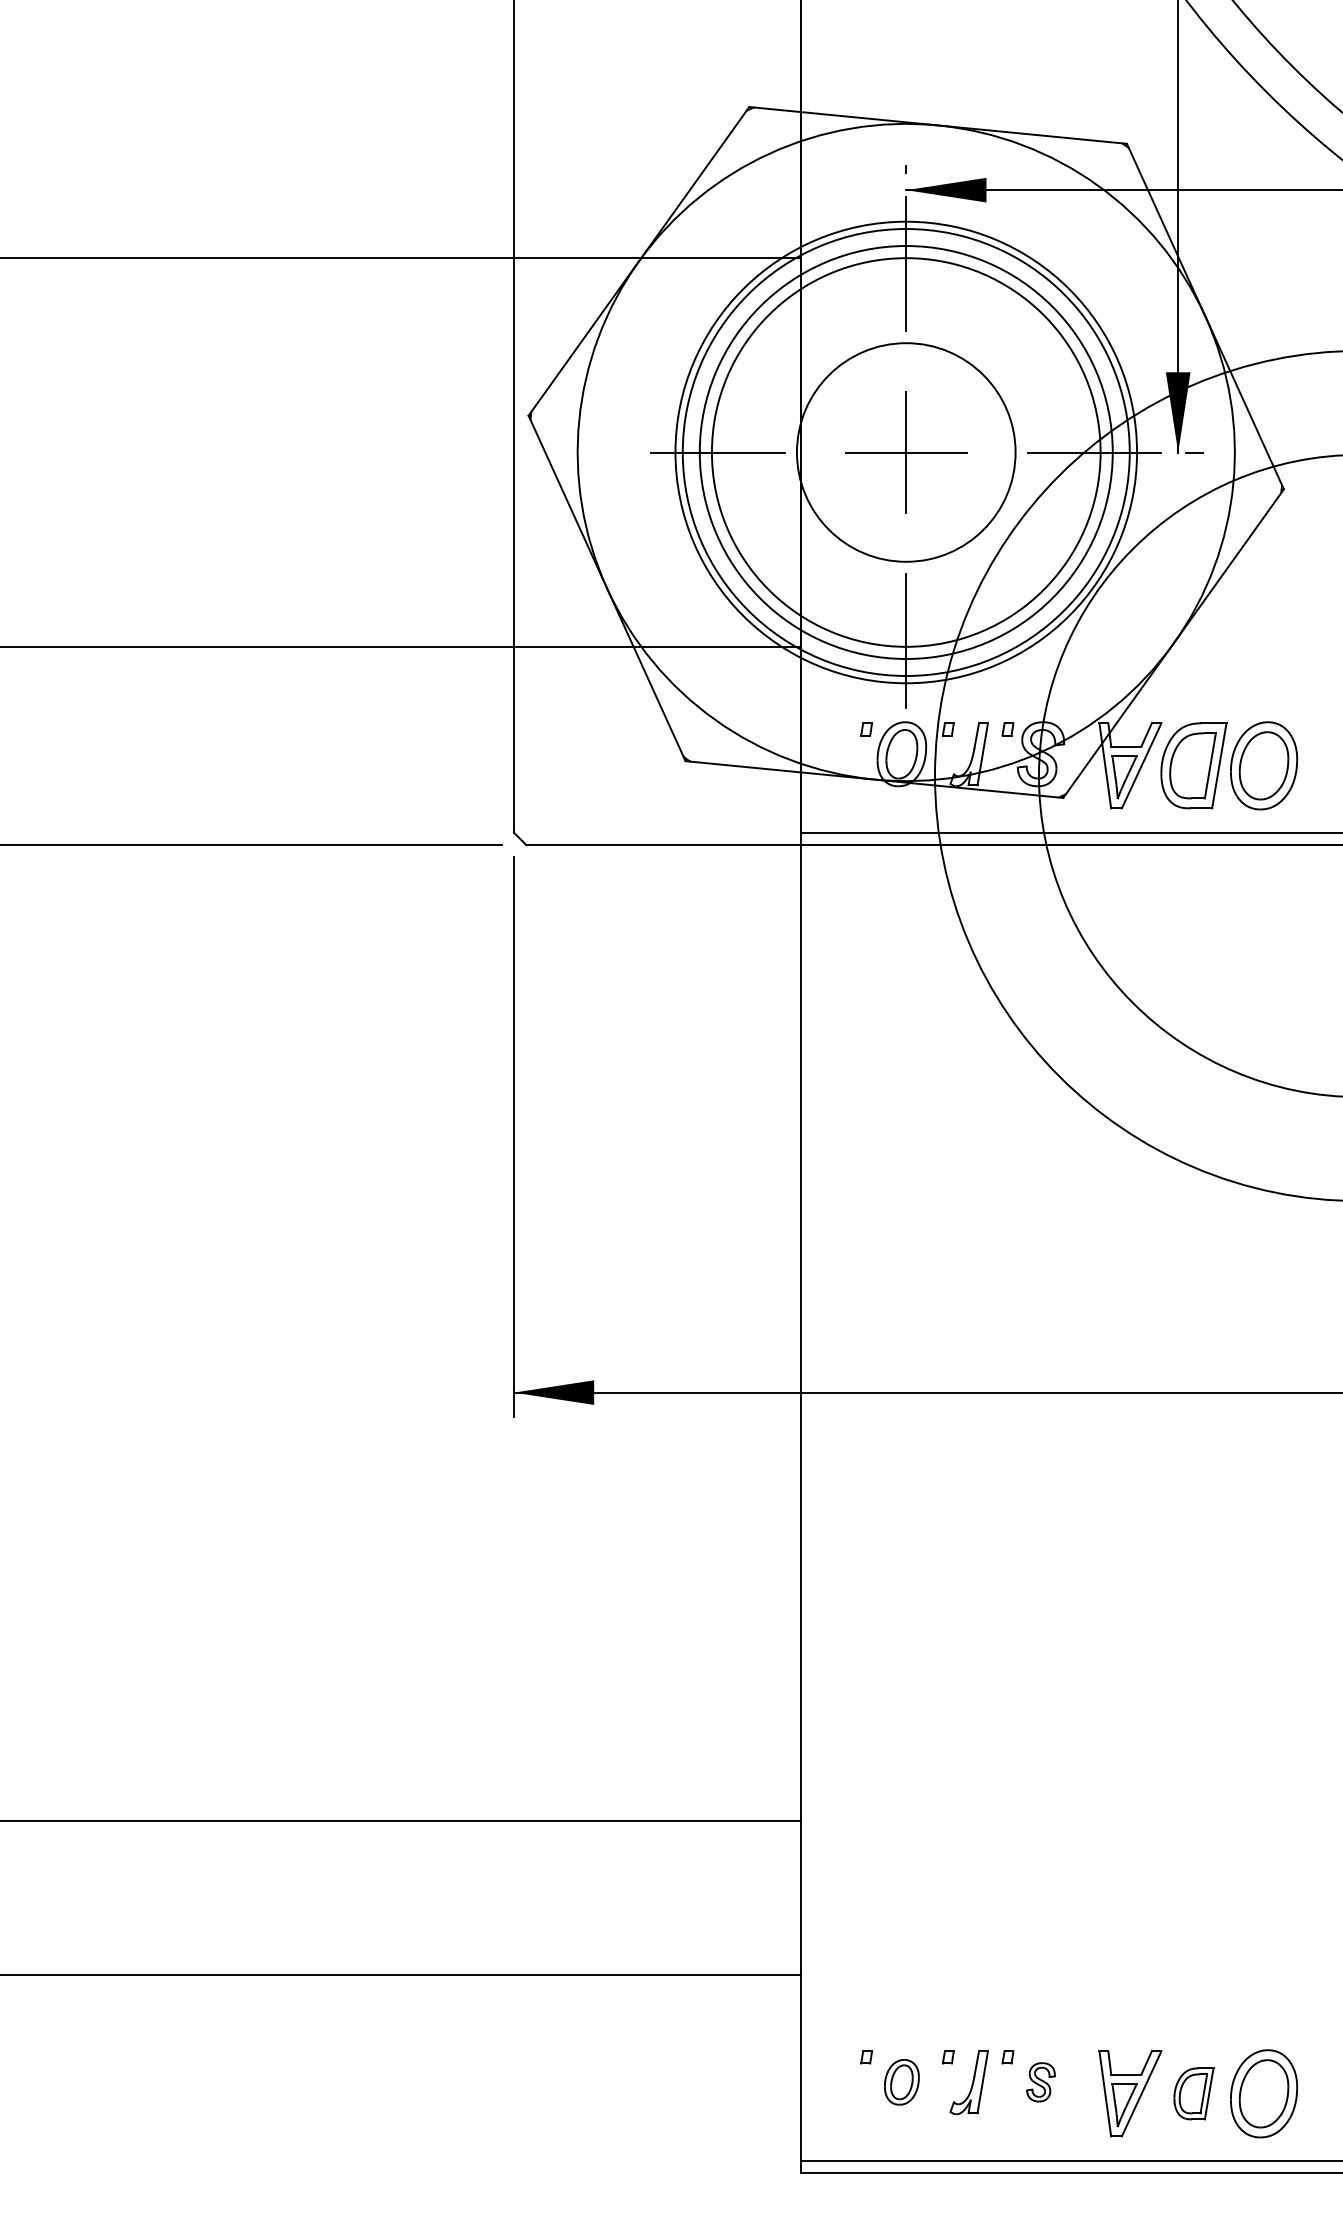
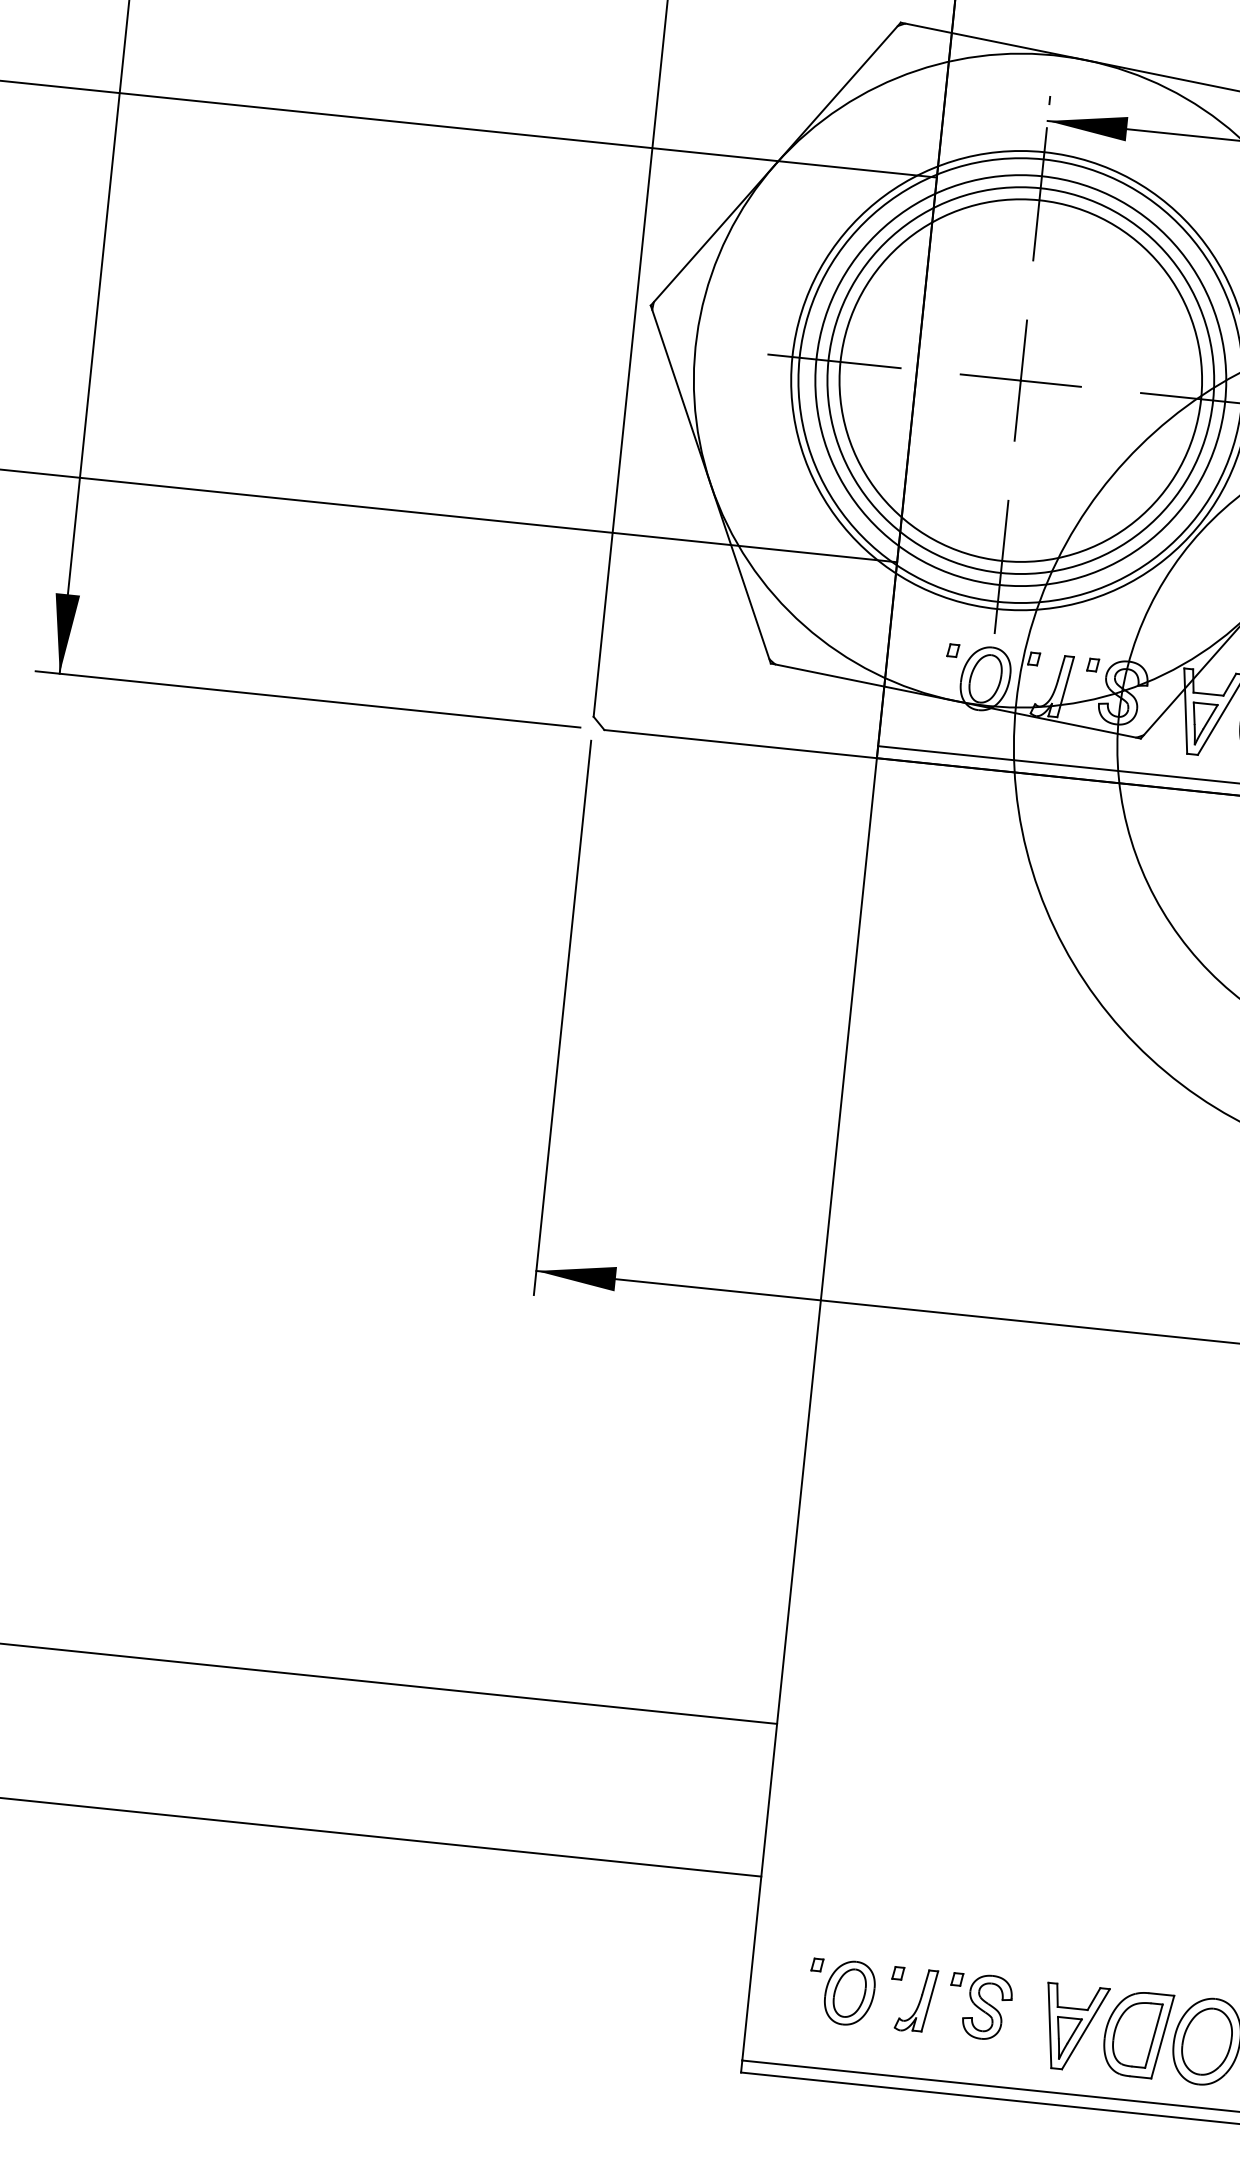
circle: (906, 452) -> (1021, 380), size x1.67
part: (901, 2082) -> (849, 1993), size x1.43
part: (1040, 2082) -> (986, 2007), size x1.67
part: (1193, 2093) -> (1137, 2034), size x1.67

